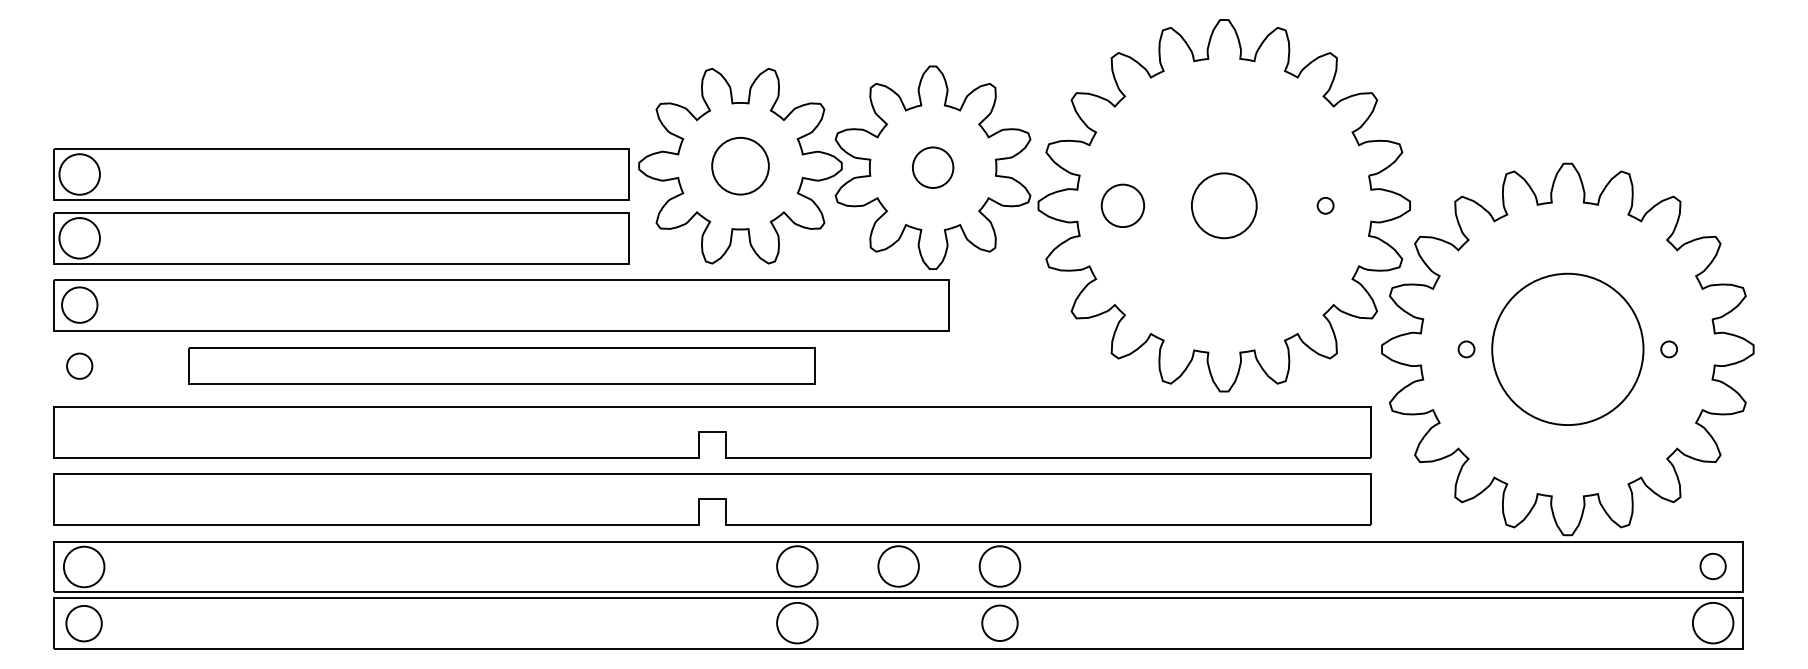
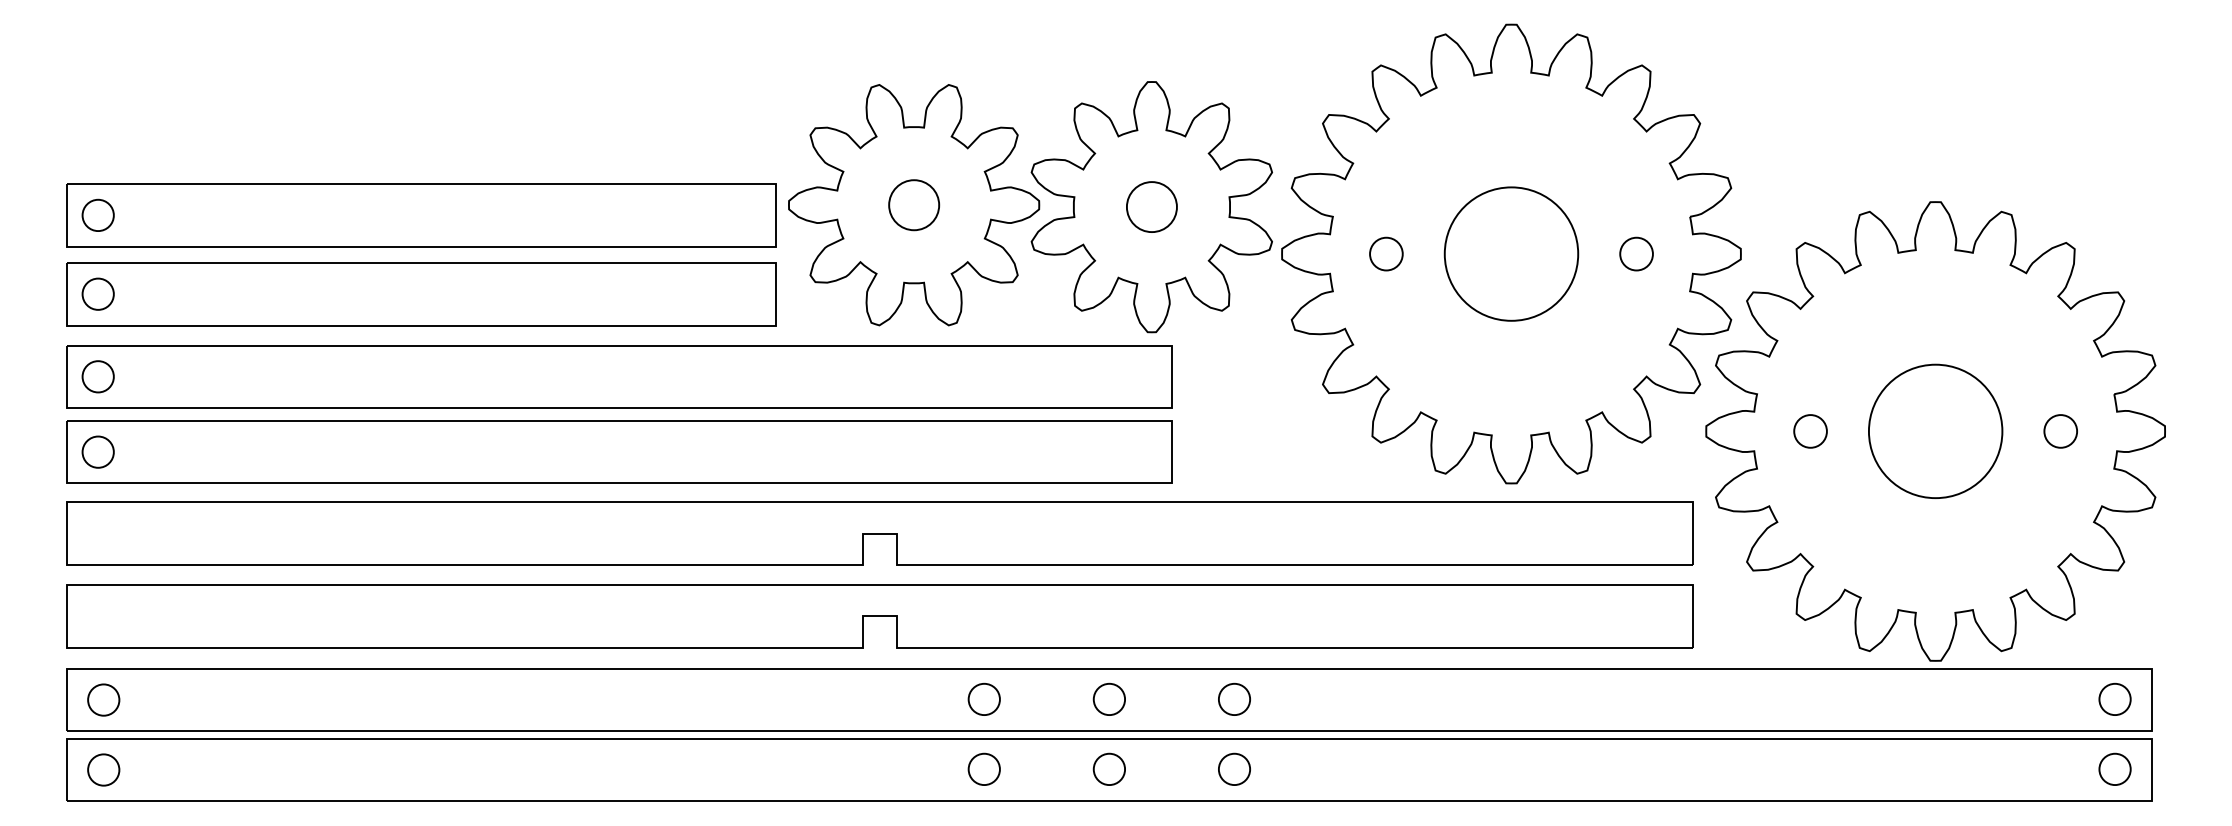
circle: (740, 166) -> (914, 205), size x0.71
circle: (79, 174) -> (97, 215), size x0.62
circle: (1123, 205) -> (1386, 253), size x0.62
circle: (1224, 205) -> (1511, 253), size x1.67
circle: (1325, 205) -> (1636, 253), size x1.67
circle: (79, 237) -> (97, 293), size x0.62
circle: (79, 304) -> (97, 376), size x0.71
circle: (1466, 349) -> (1810, 431), size x1.67
circle: (1567, 349) -> (1935, 431), size x0.71
circle: (1668, 349) -> (2060, 431), size x1.67
part: (501, 365) -> (619, 451), size x1.43
circle: (83, 566) -> (103, 699), size x0.62
circle: (796, 566) -> (983, 699), size x0.62
circle: (898, 566) -> (1109, 699), size x0.62
circle: (999, 566) -> (1234, 699), size x0.62
circle: (897, 622) -> (1108, 768), added
circle: (999, 622) -> (1234, 768), size x0.71
circle: (83, 623) -> (103, 769), size x0.71
circle: (796, 623) -> (983, 769), size x0.62
circle: (1712, 623) -> (2114, 769), size x0.62

